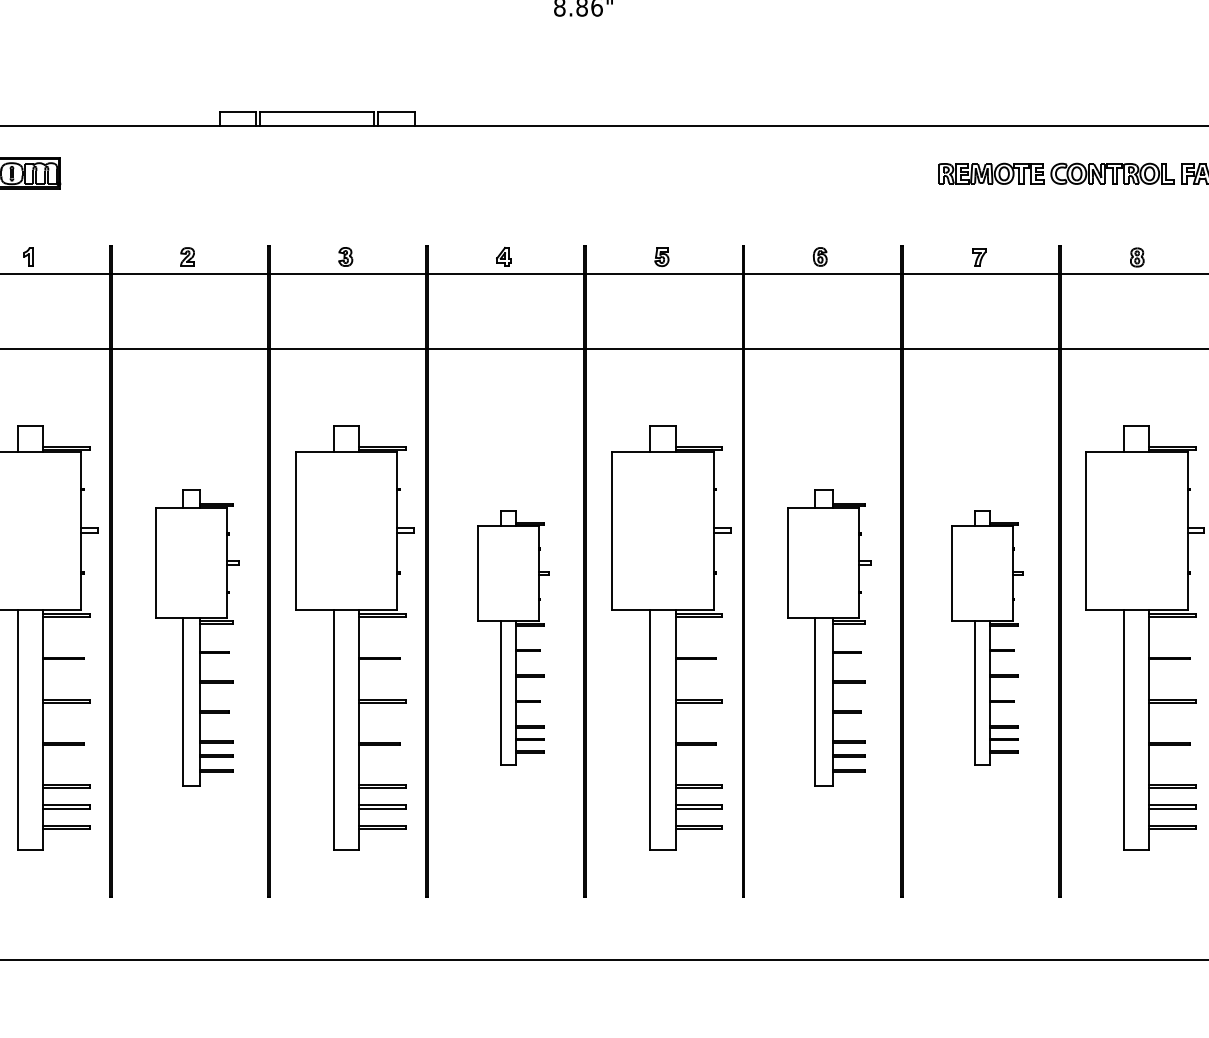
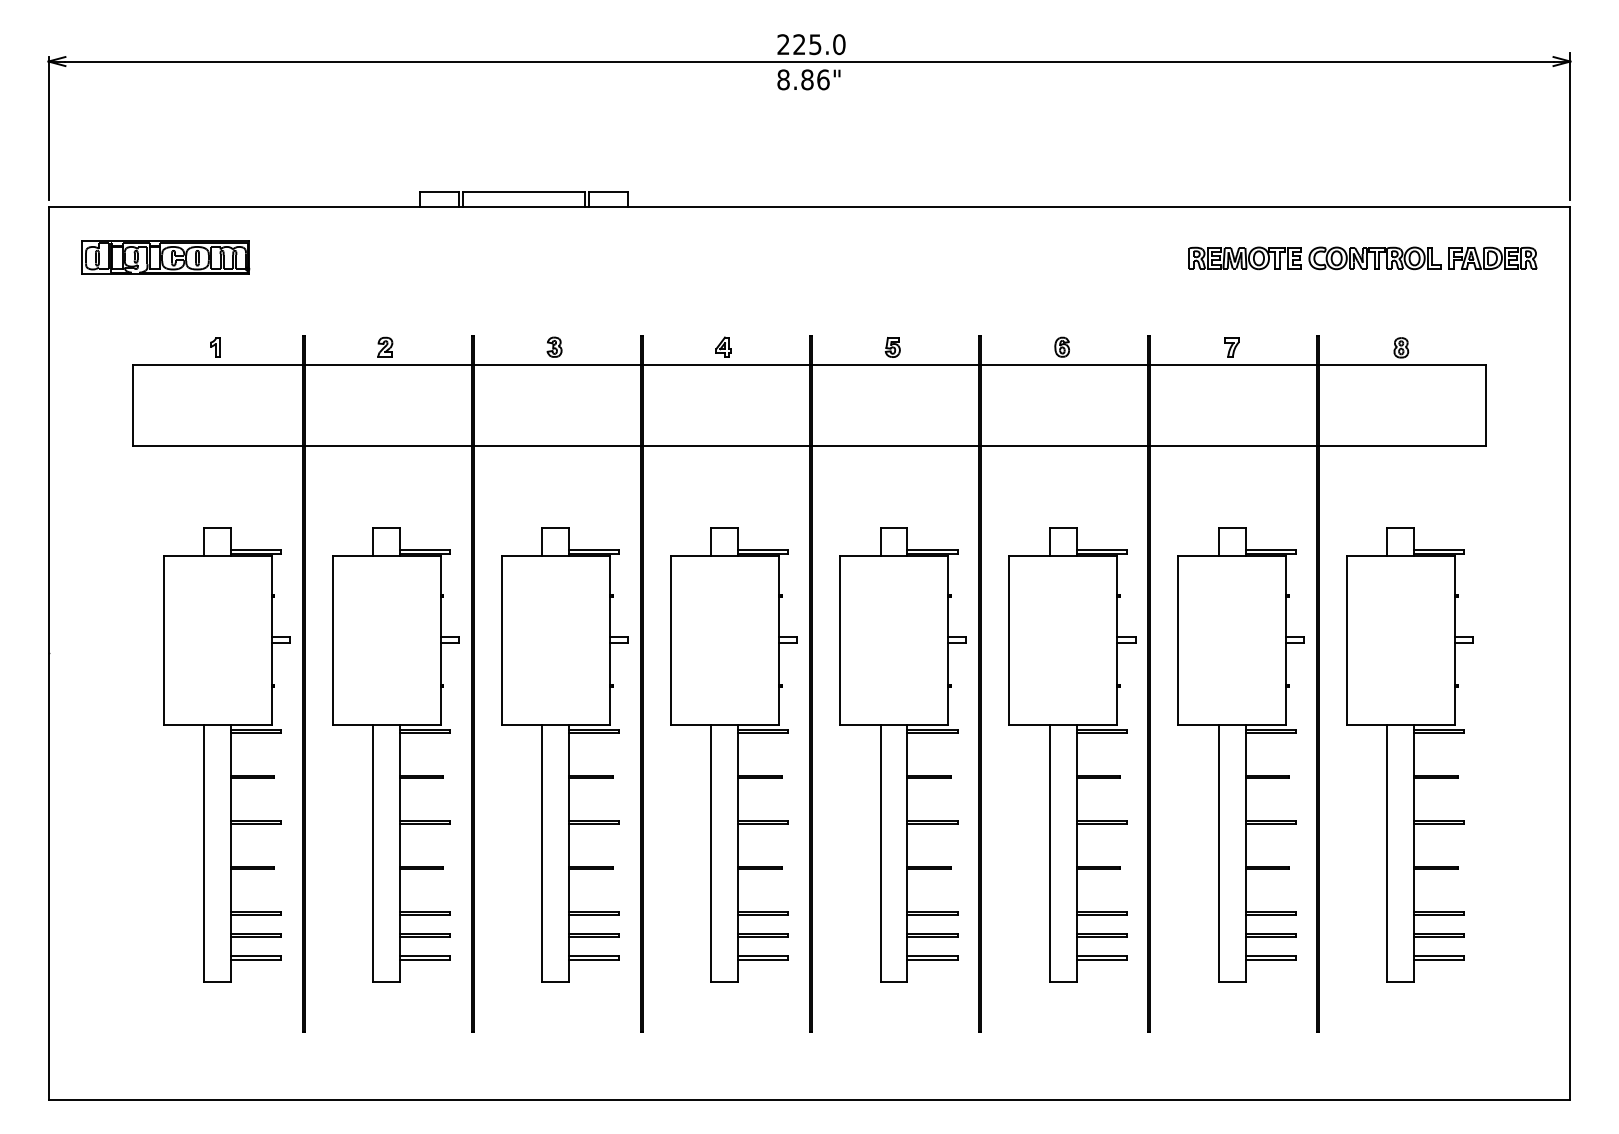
part: (197, 637) -> (395, 754), size x1.43
part: (512, 637) -> (733, 754), size x1.67
part: (829, 637) -> (1072, 754), size x1.43
part: (986, 637) -> (1240, 754), size x1.67

